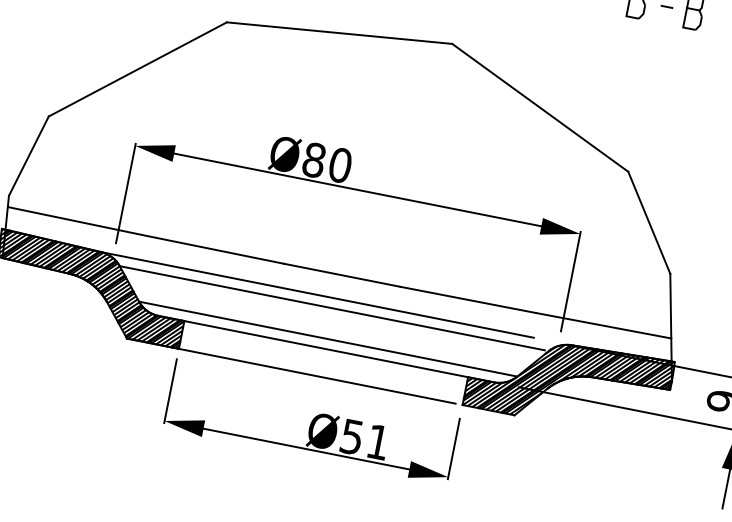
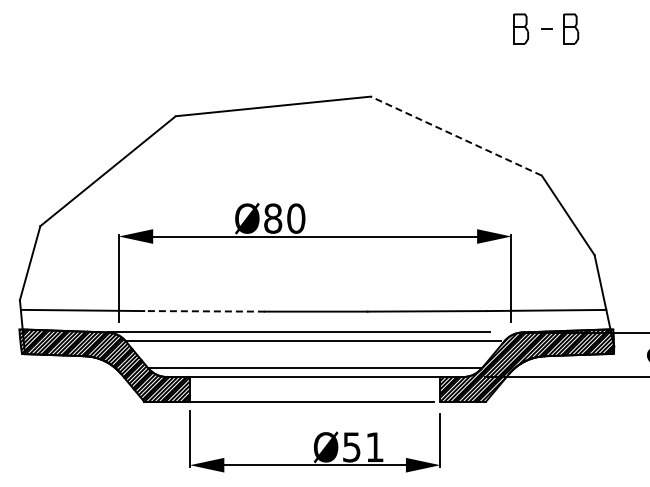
line: (539, 106) -> (455, 135), solid -> dashed
line: (216, 250) -> (205, 311), solid -> dashed

